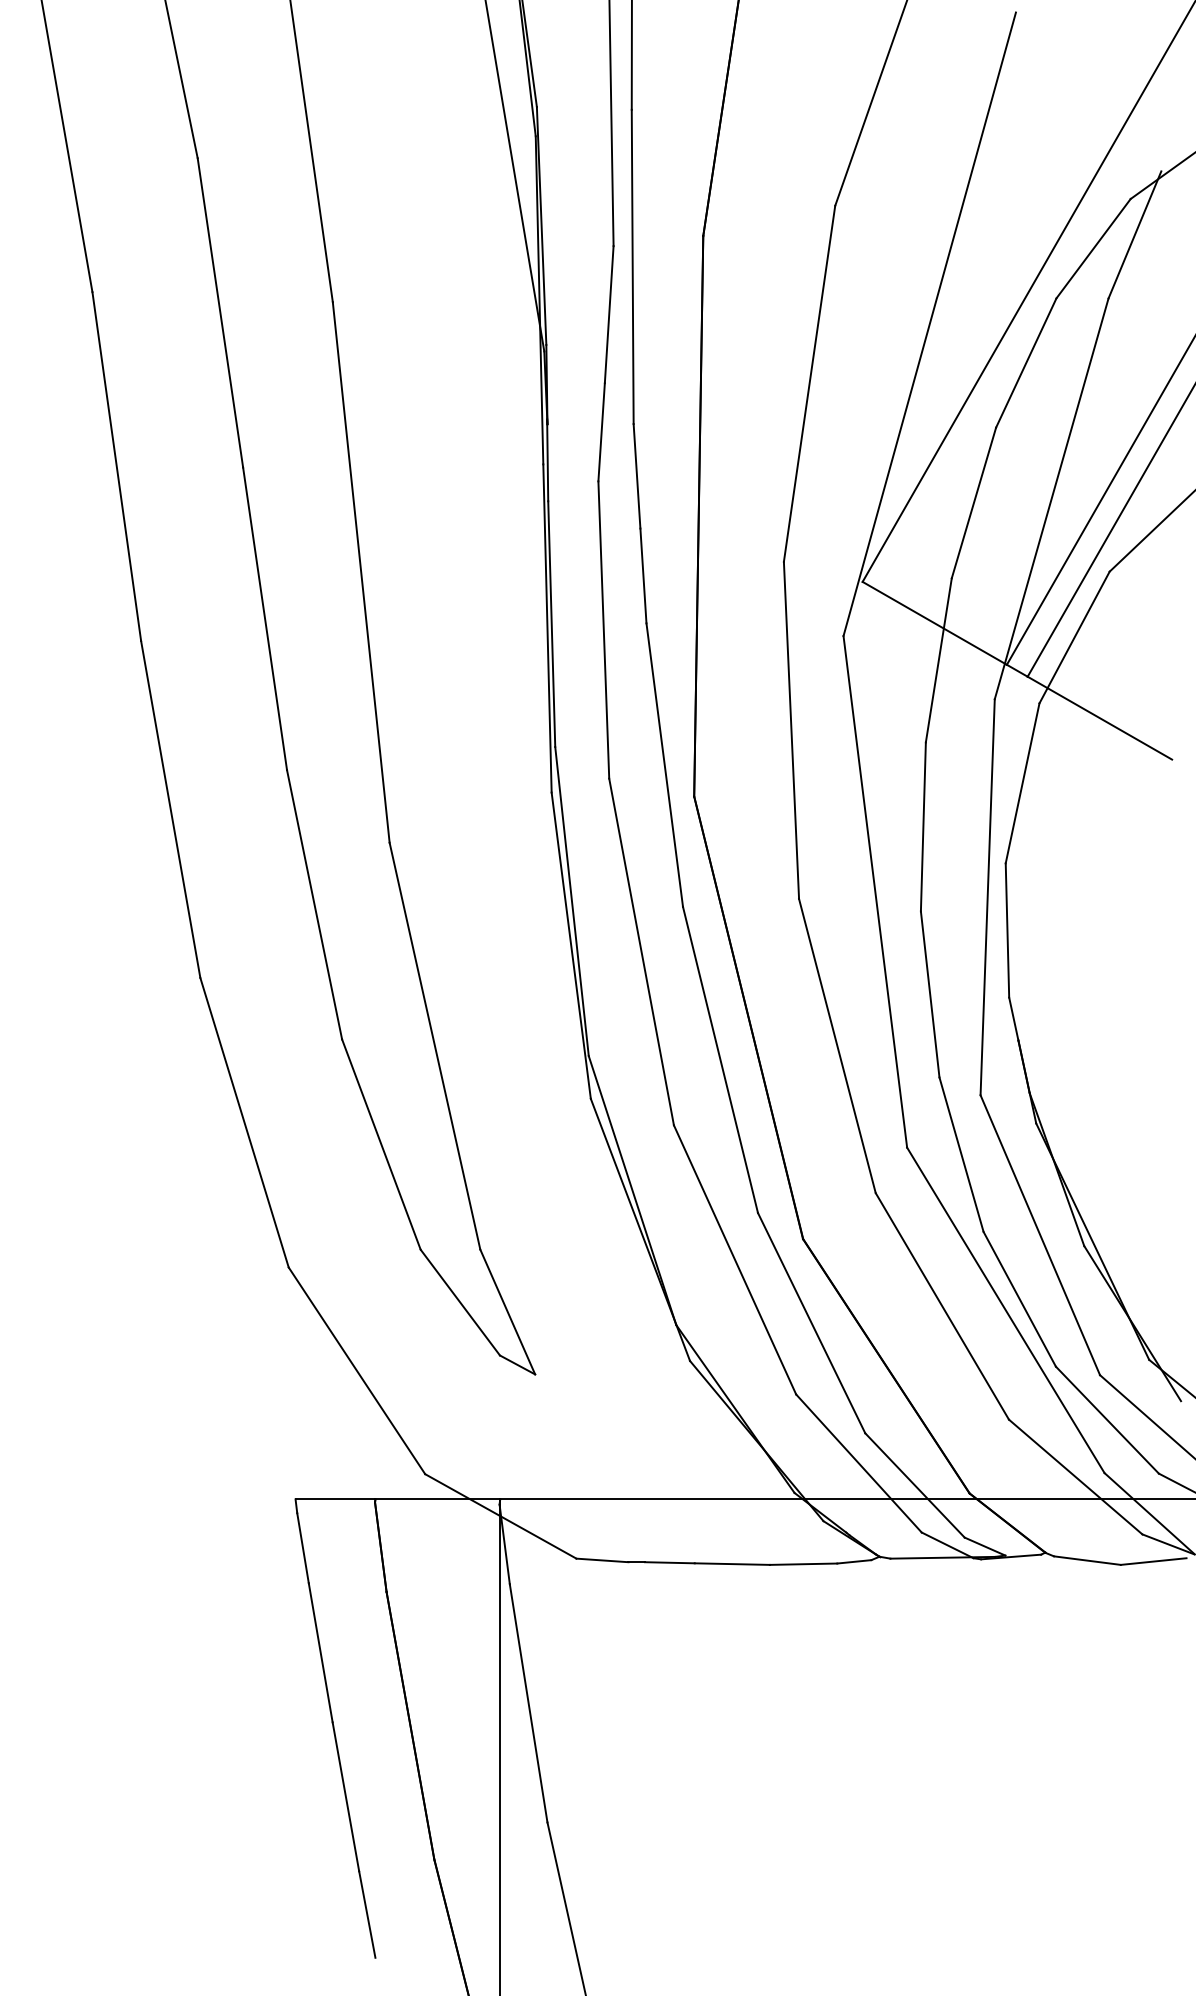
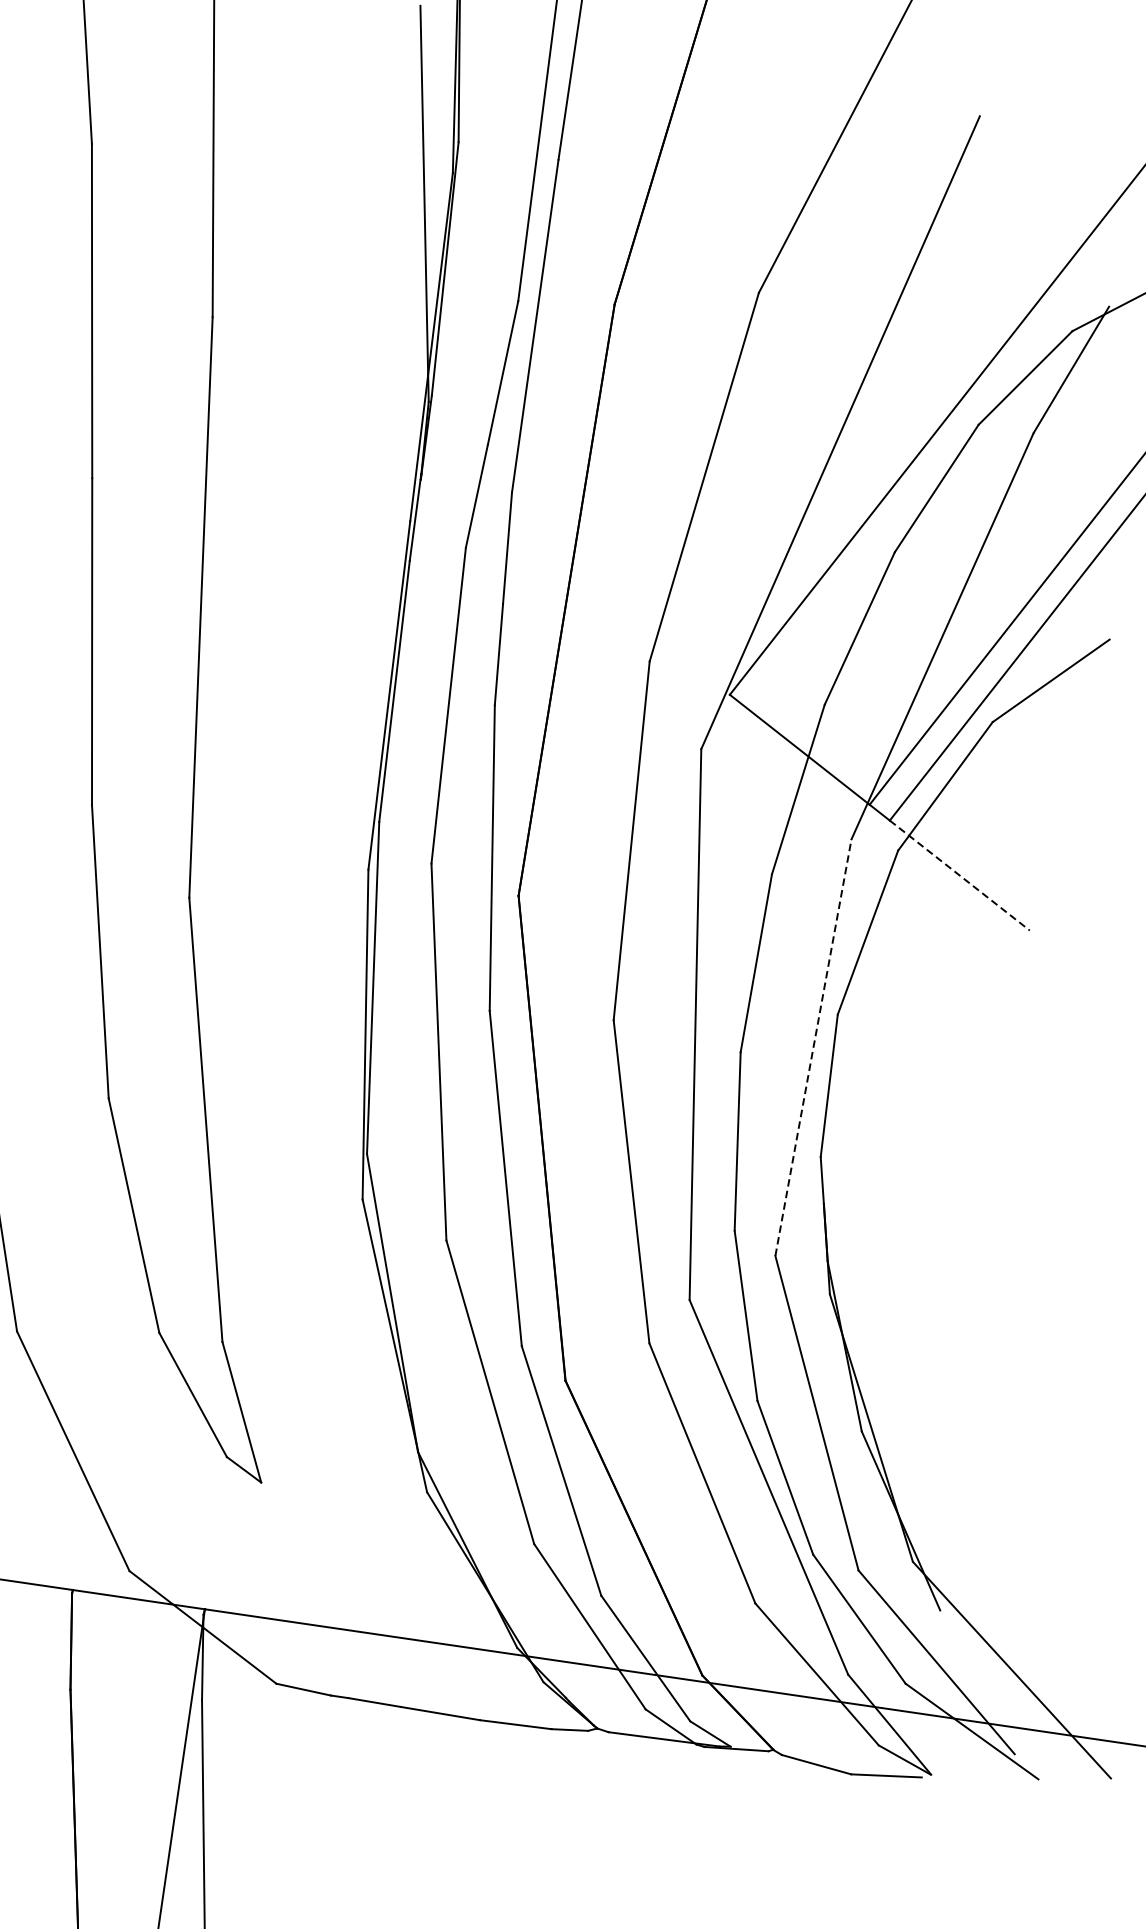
line: (1100, 718) -> (960, 875), solid -> dashed
line: (987, 896) -> (813, 1046), solid -> dashed

